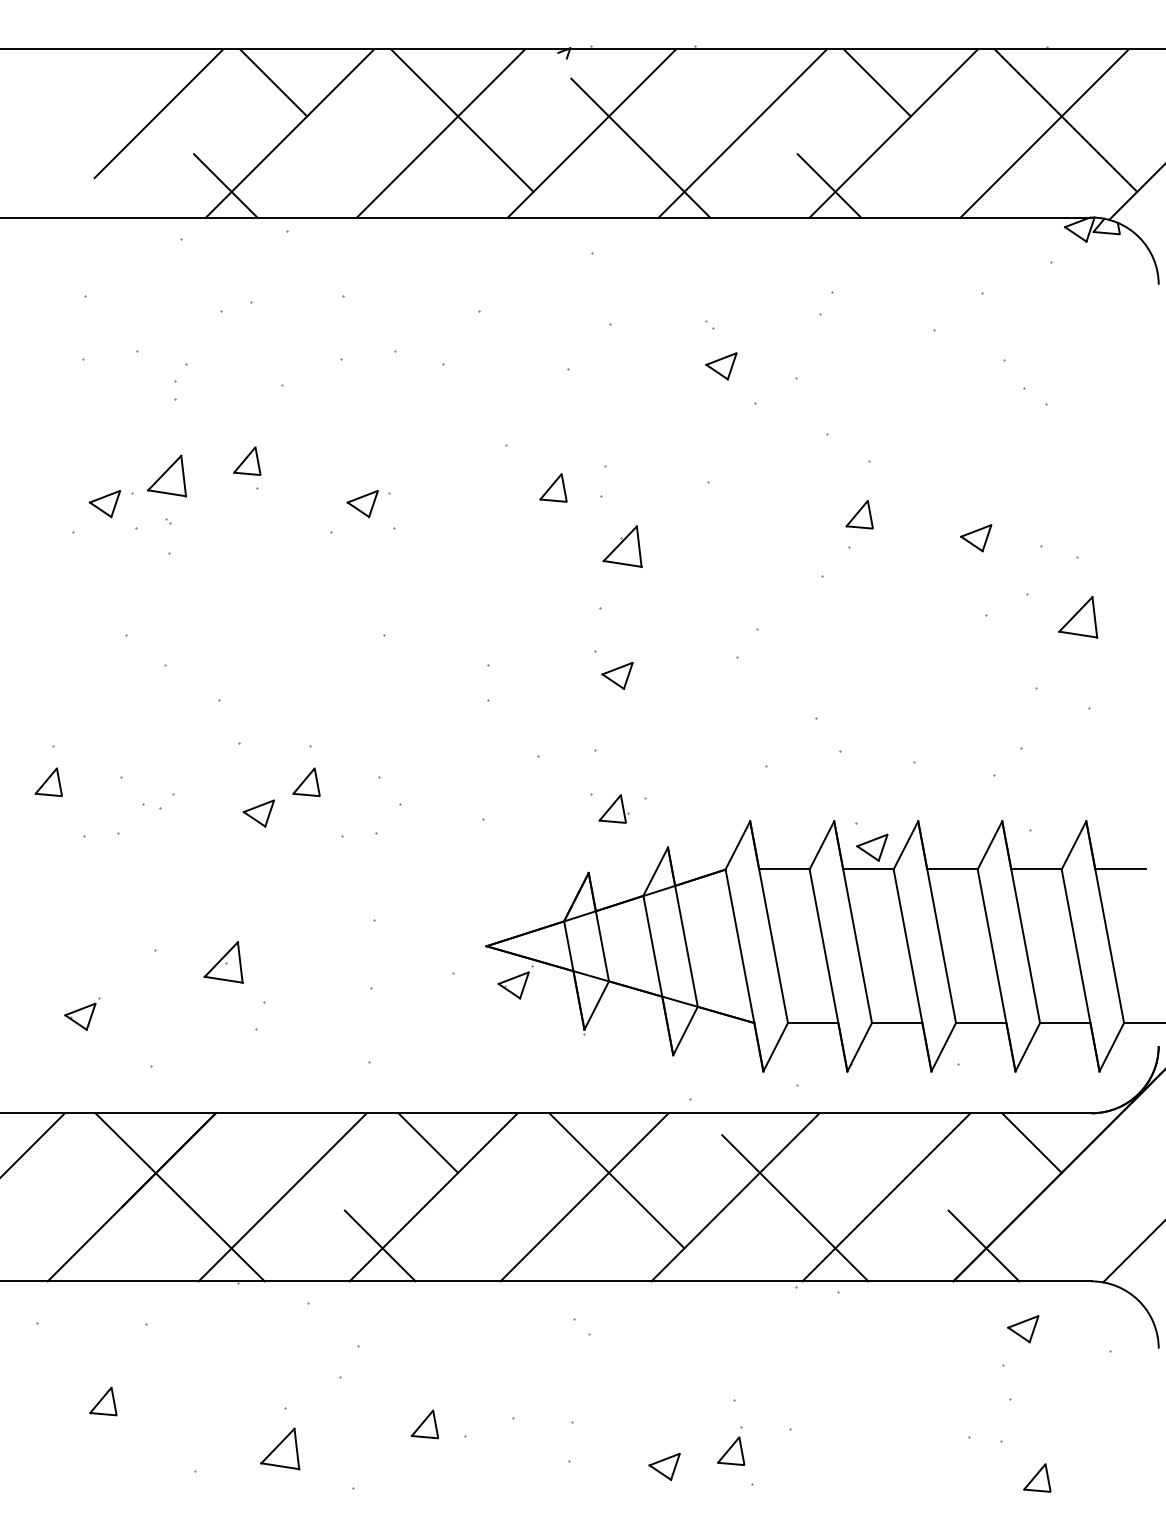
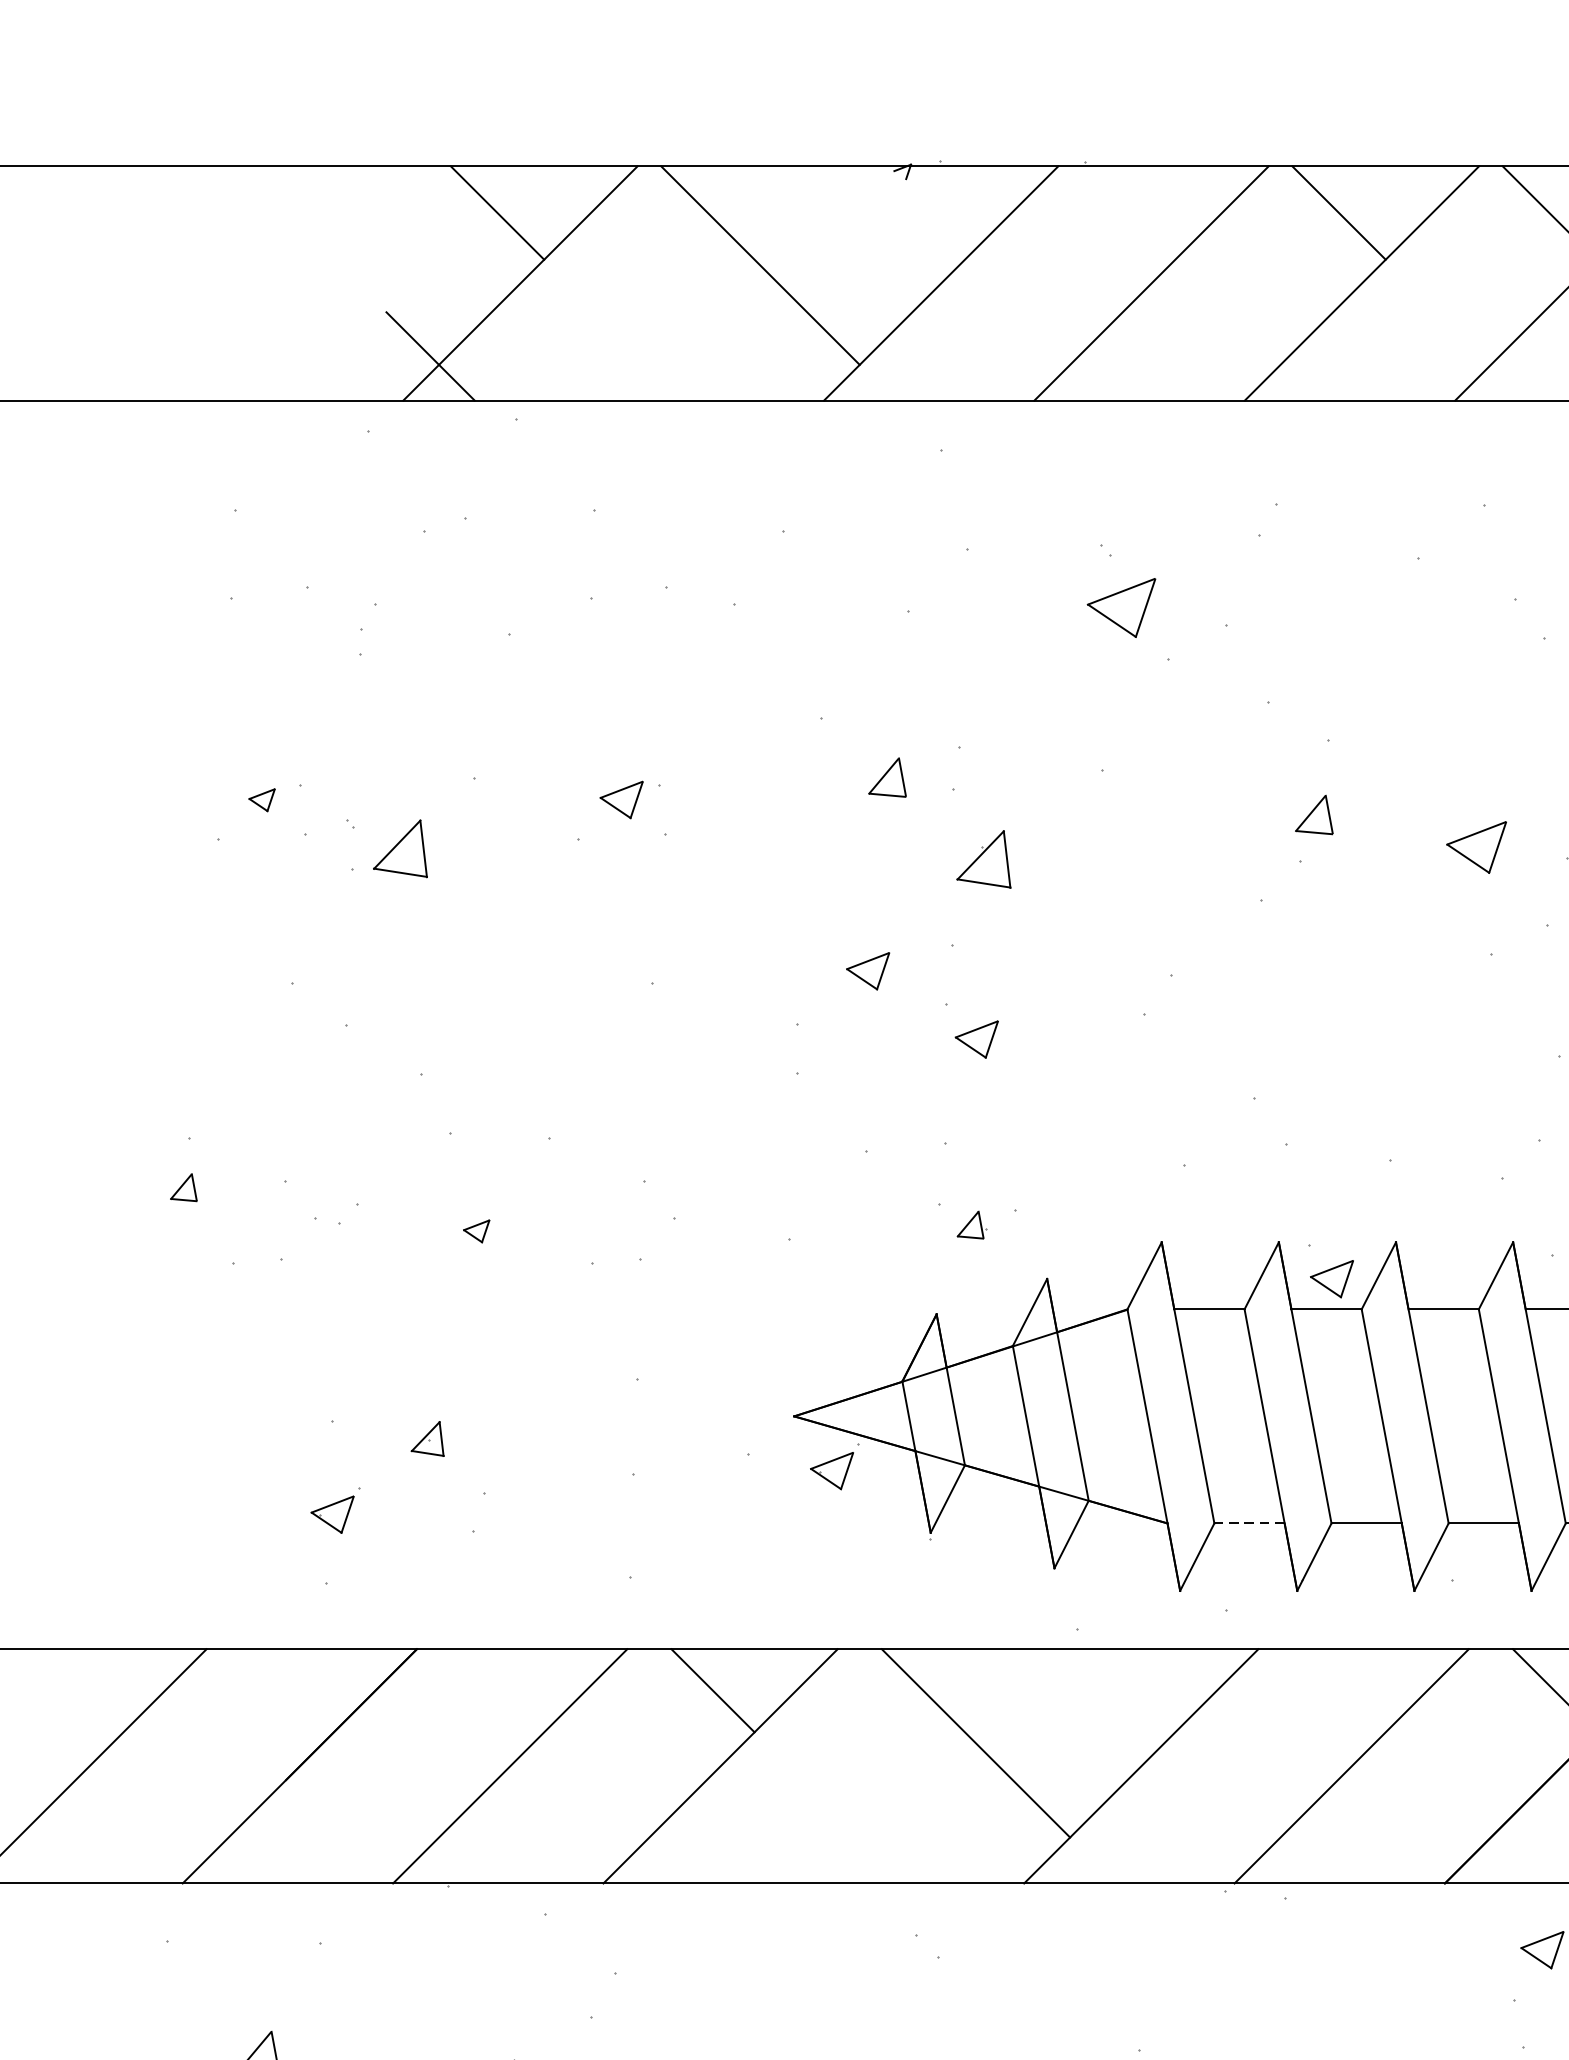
line: (158, 113) -> (336, 255), removed
line: (441, 133) -> (731, 283), removed
line: (640, 147) -> (1008, 302), removed
line: (829, 185) -> (1272, 355), removed
part: (721, 366) -> (1121, 608), size x1.6
part: (247, 460) -> (461, 739), removed
part: (166, 475) -> (399, 848), moved
part: (104, 504) -> (261, 800), size x0.6
part: (976, 538) -> (1477, 848), size x1.4
part: (539, 626) -> (868, 970), added
part: (48, 781) -> (183, 1186), size x0.7
part: (306, 781) -> (543, 1186), removed
part: (613, 808) -> (971, 1224), size x0.7
part: (258, 813) -> (476, 1231), size x0.6
part: (223, 962) -> (427, 1439), size x0.6
part: (82, 1013) -> (335, 1510), moved
line: (812, 1023) -> (1248, 1524), solid -> dashed
line: (179, 1197) -> (366, 1766), removed
line: (584, 1197) -> (930, 1766), removed
line: (795, 1208) -> (1224, 1781), removed
line: (379, 1245) -> (645, 1833), removed
line: (983, 1245) -> (1486, 1833), removed

